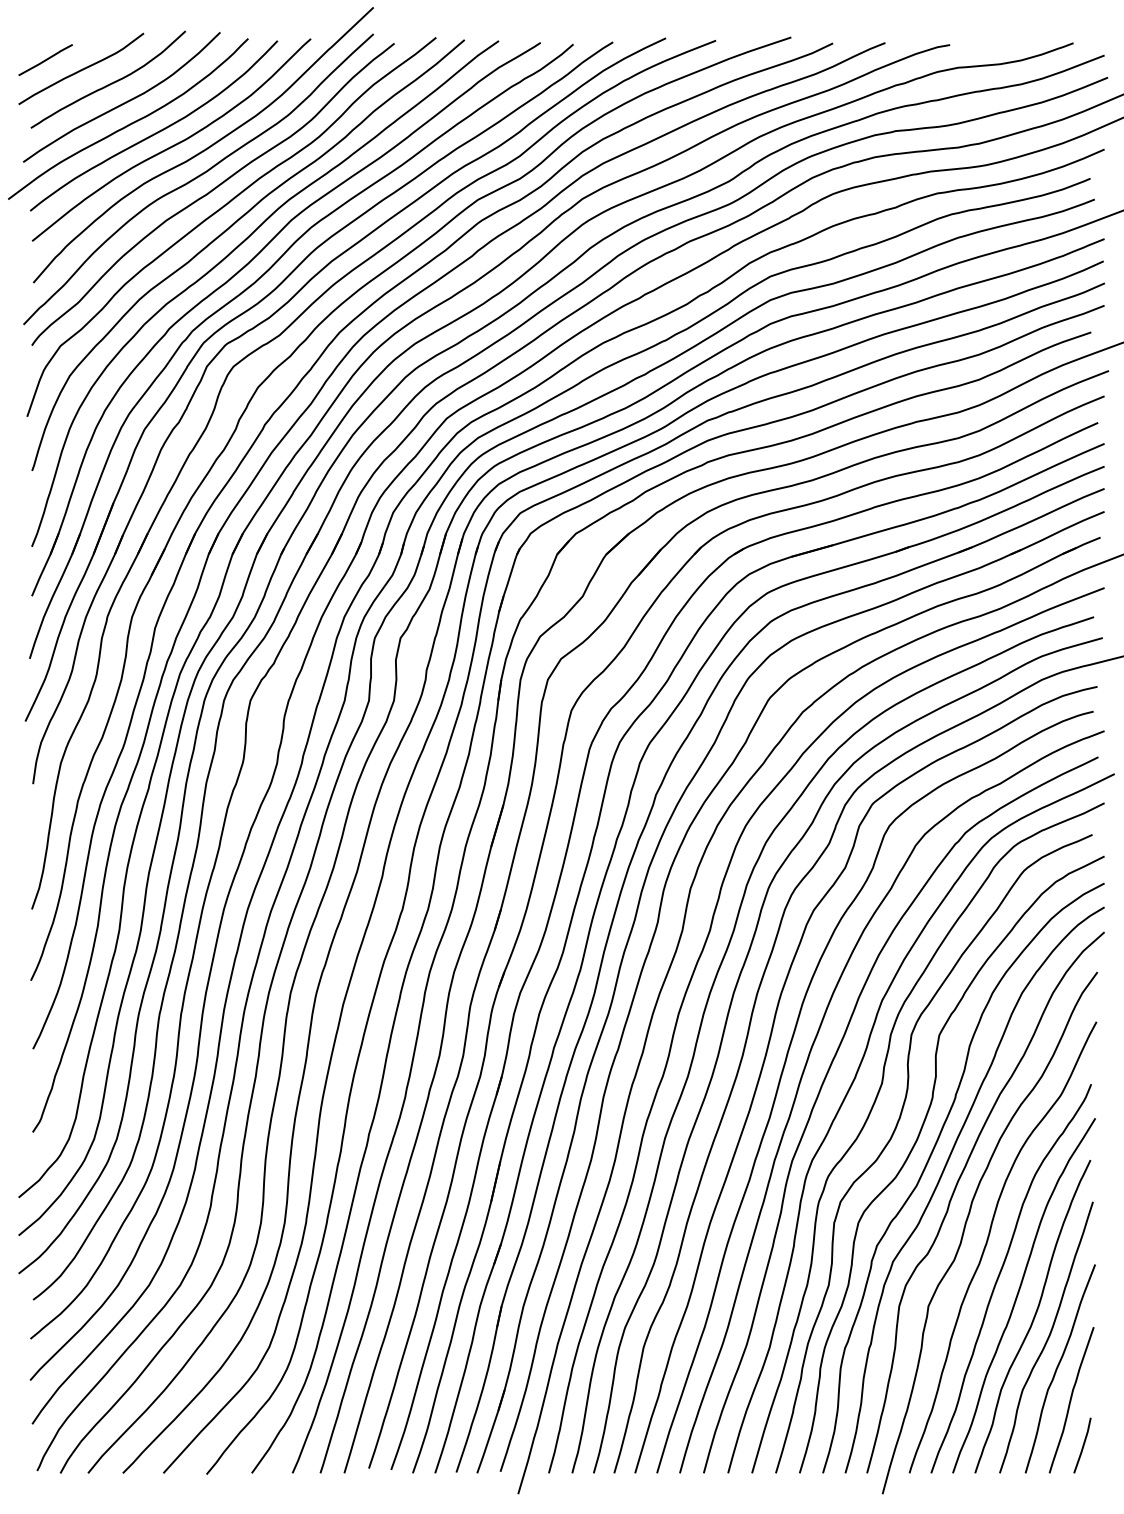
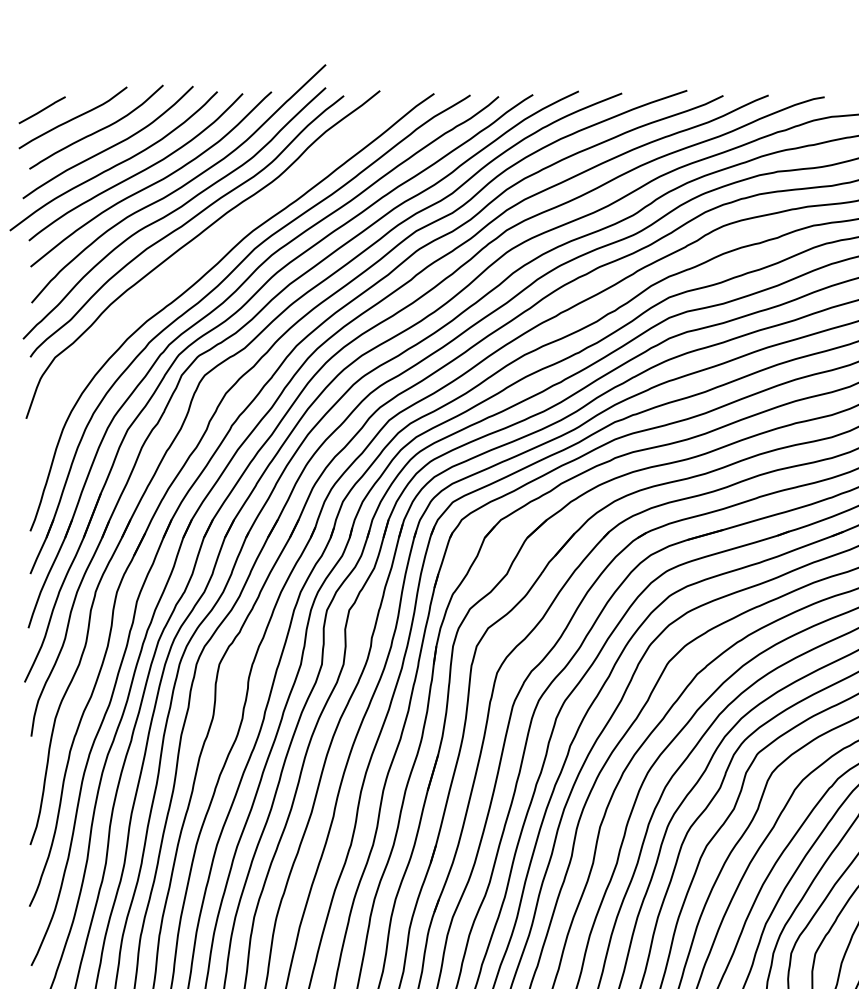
curve: (230, 228) -> (202, 255), removed

